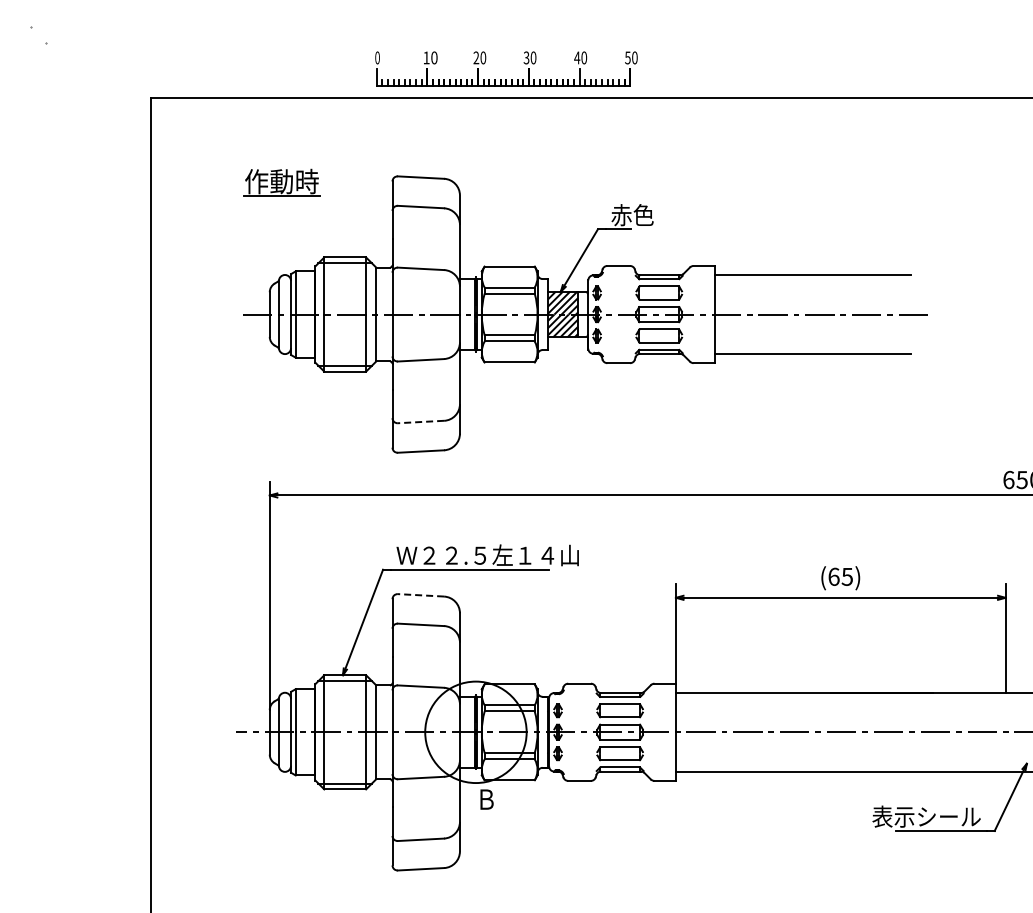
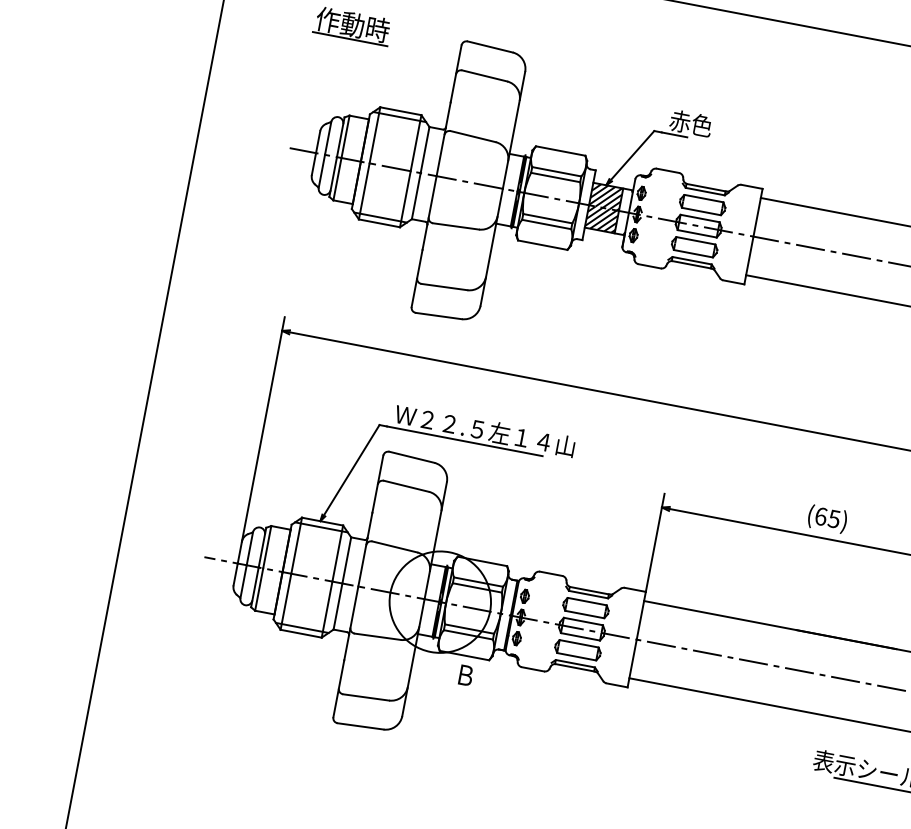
line: (420, 422) -> (443, 287), dashed -> solid
line: (420, 595) -> (411, 457), dashed -> solid
text: (486, 799) -> (465, 675), moved

